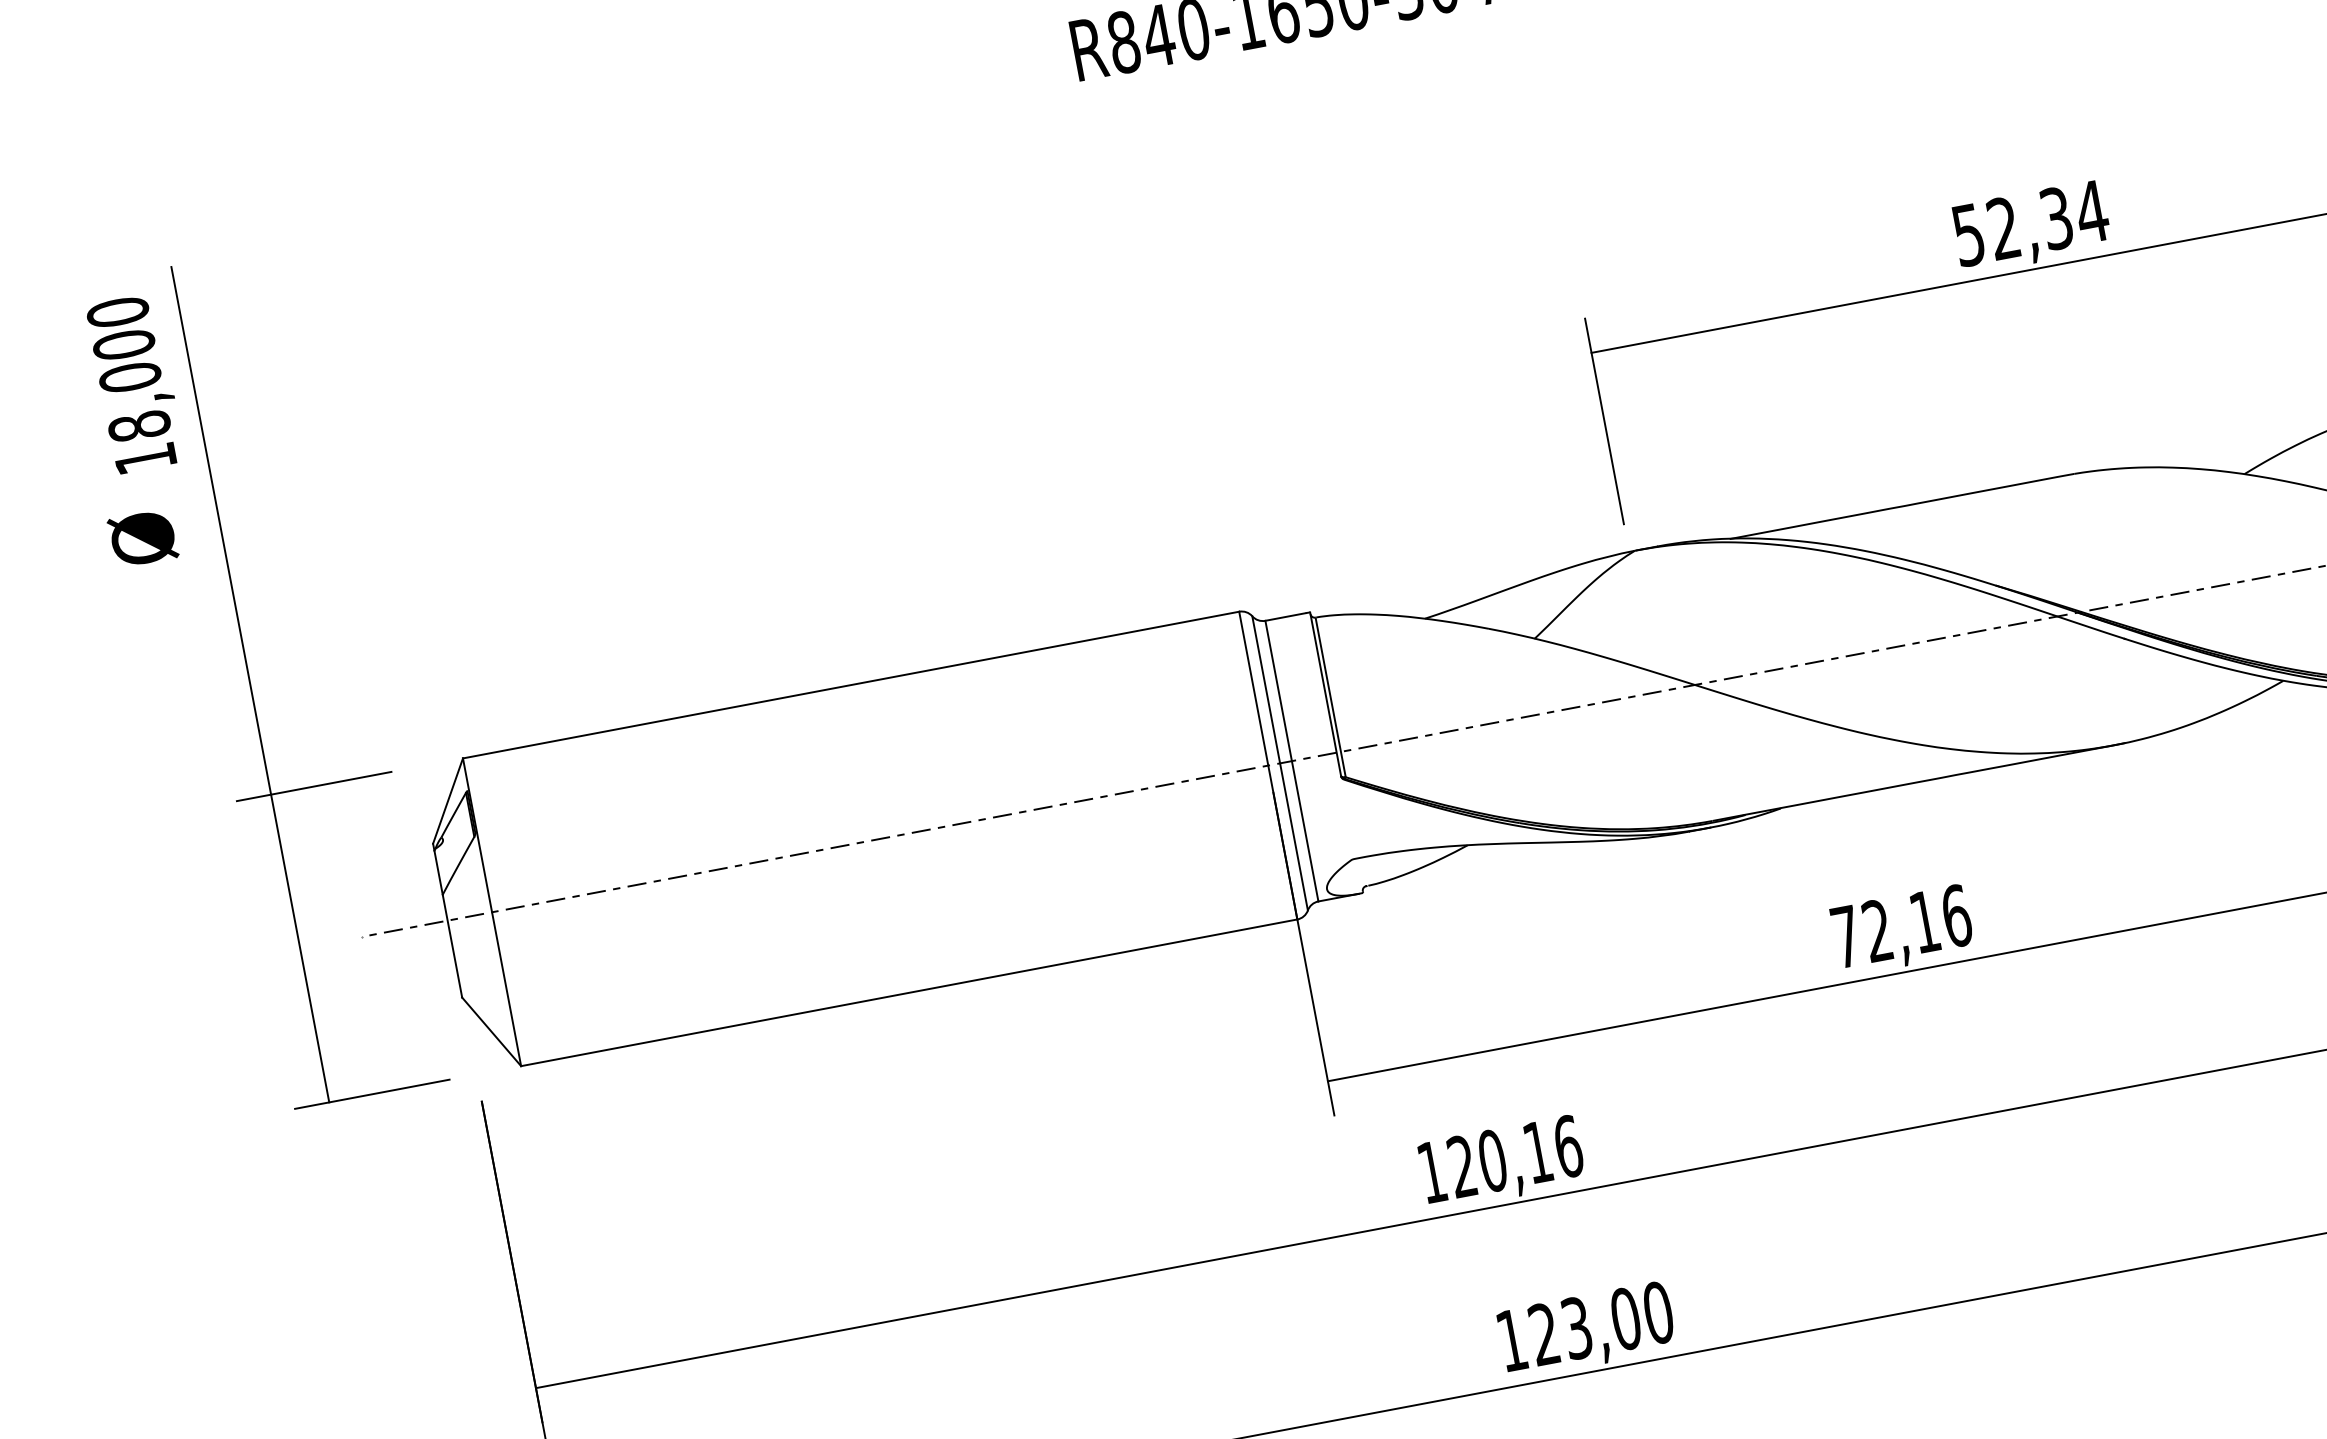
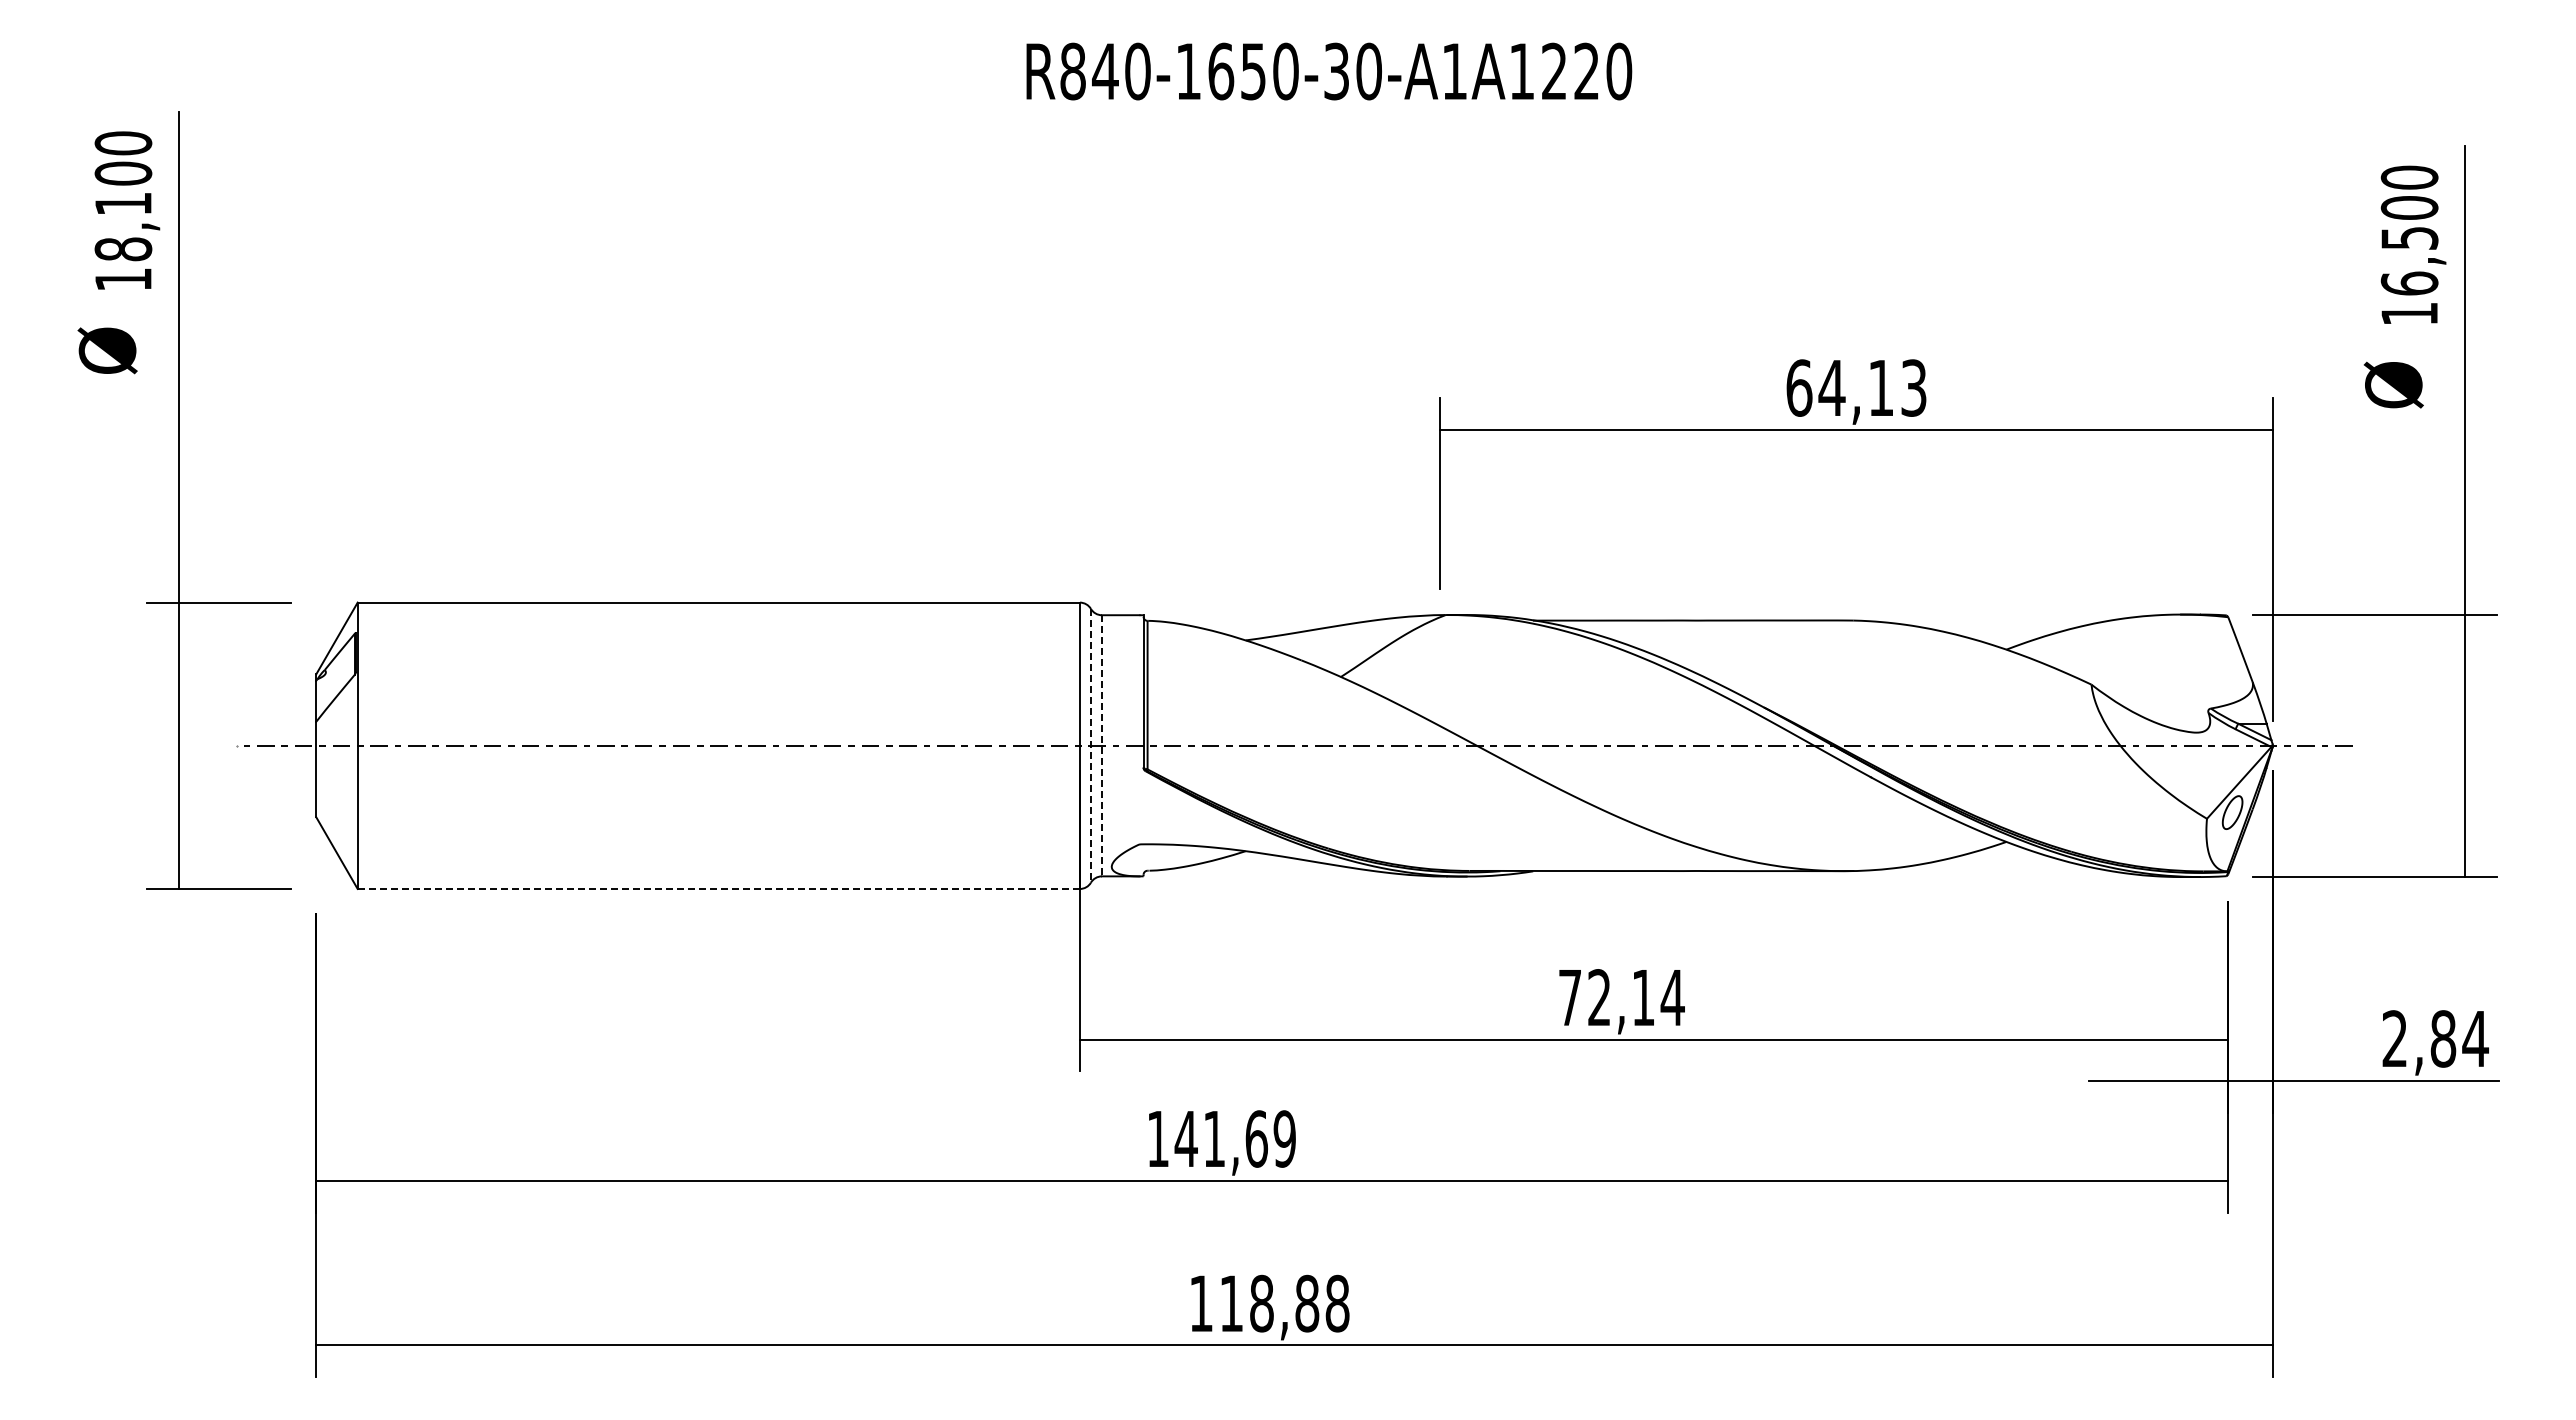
text: (2030, 222) -> (1856, 387), 52,34 -> 64,13
text: (130, 377) -> (123, 203), 18,000 -> 18,100
line: (1291, 760) -> (1101, 745), solid -> dashed
line: (1279, 763) -> (1090, 745), solid -> dashed
text: (1956, 915) -> (1672, 997), 72,16 -> 72,14
line: (909, 992) -> (719, 888), solid -> dashed
text: (1515, 1156) -> (1235, 1138), 120,16 -> 141,69
text: (1601, 1323) -> (1284, 1303), 123,00 -> 118,88

